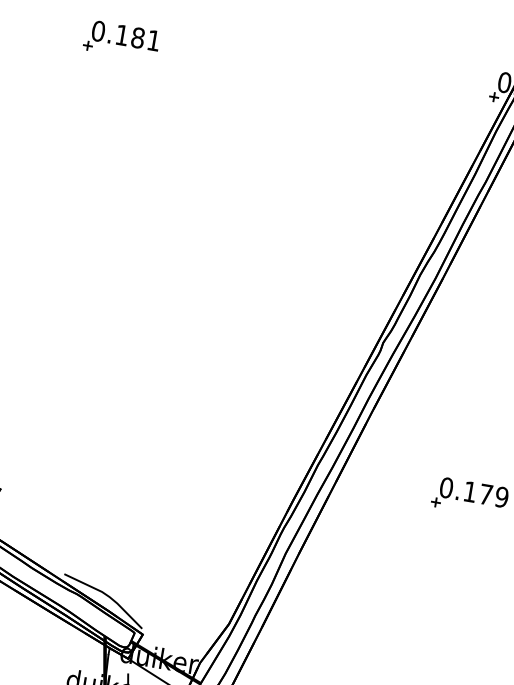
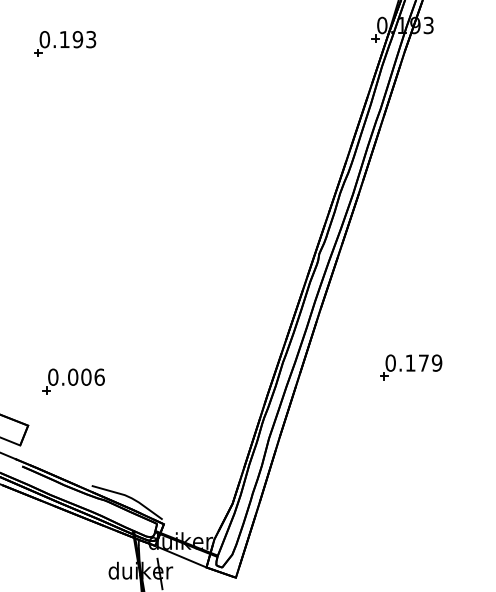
text: (145, 39) -> (84, 39), 0.181 -> 0.193
part: (63, 445) -> (73, 381), added

